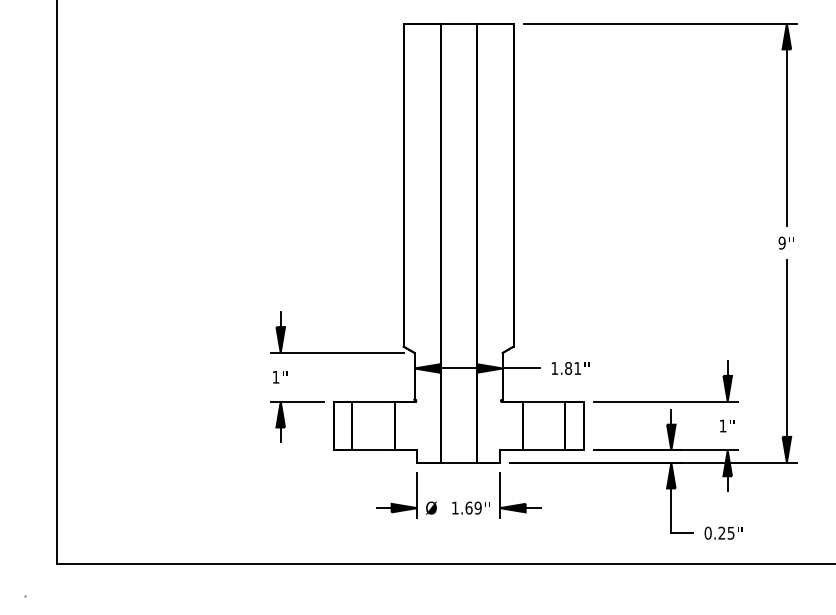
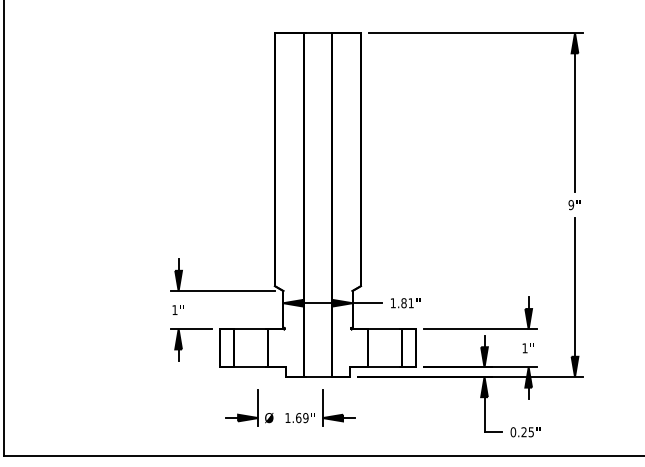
part: (455, 501) -> (288, 412), moved

